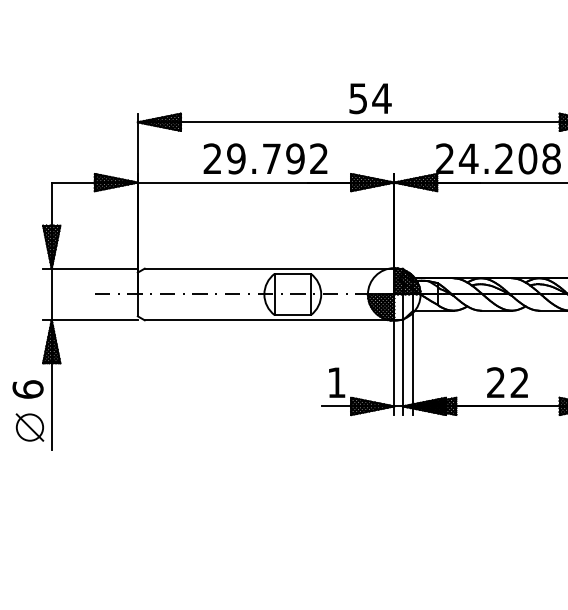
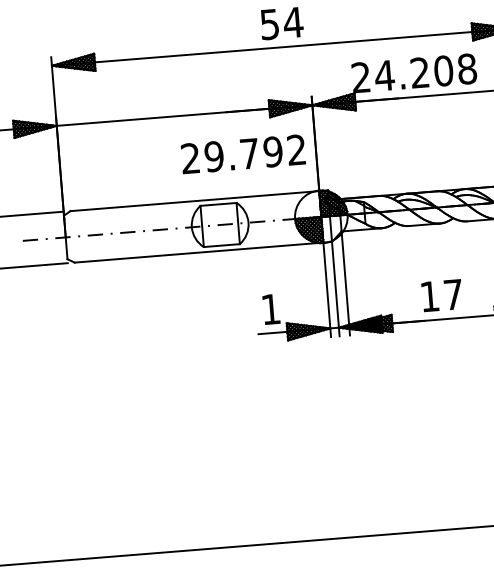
text: (265, 158) -> (243, 153), moved
text: (507, 382) -> (441, 295), 22 -> 17

